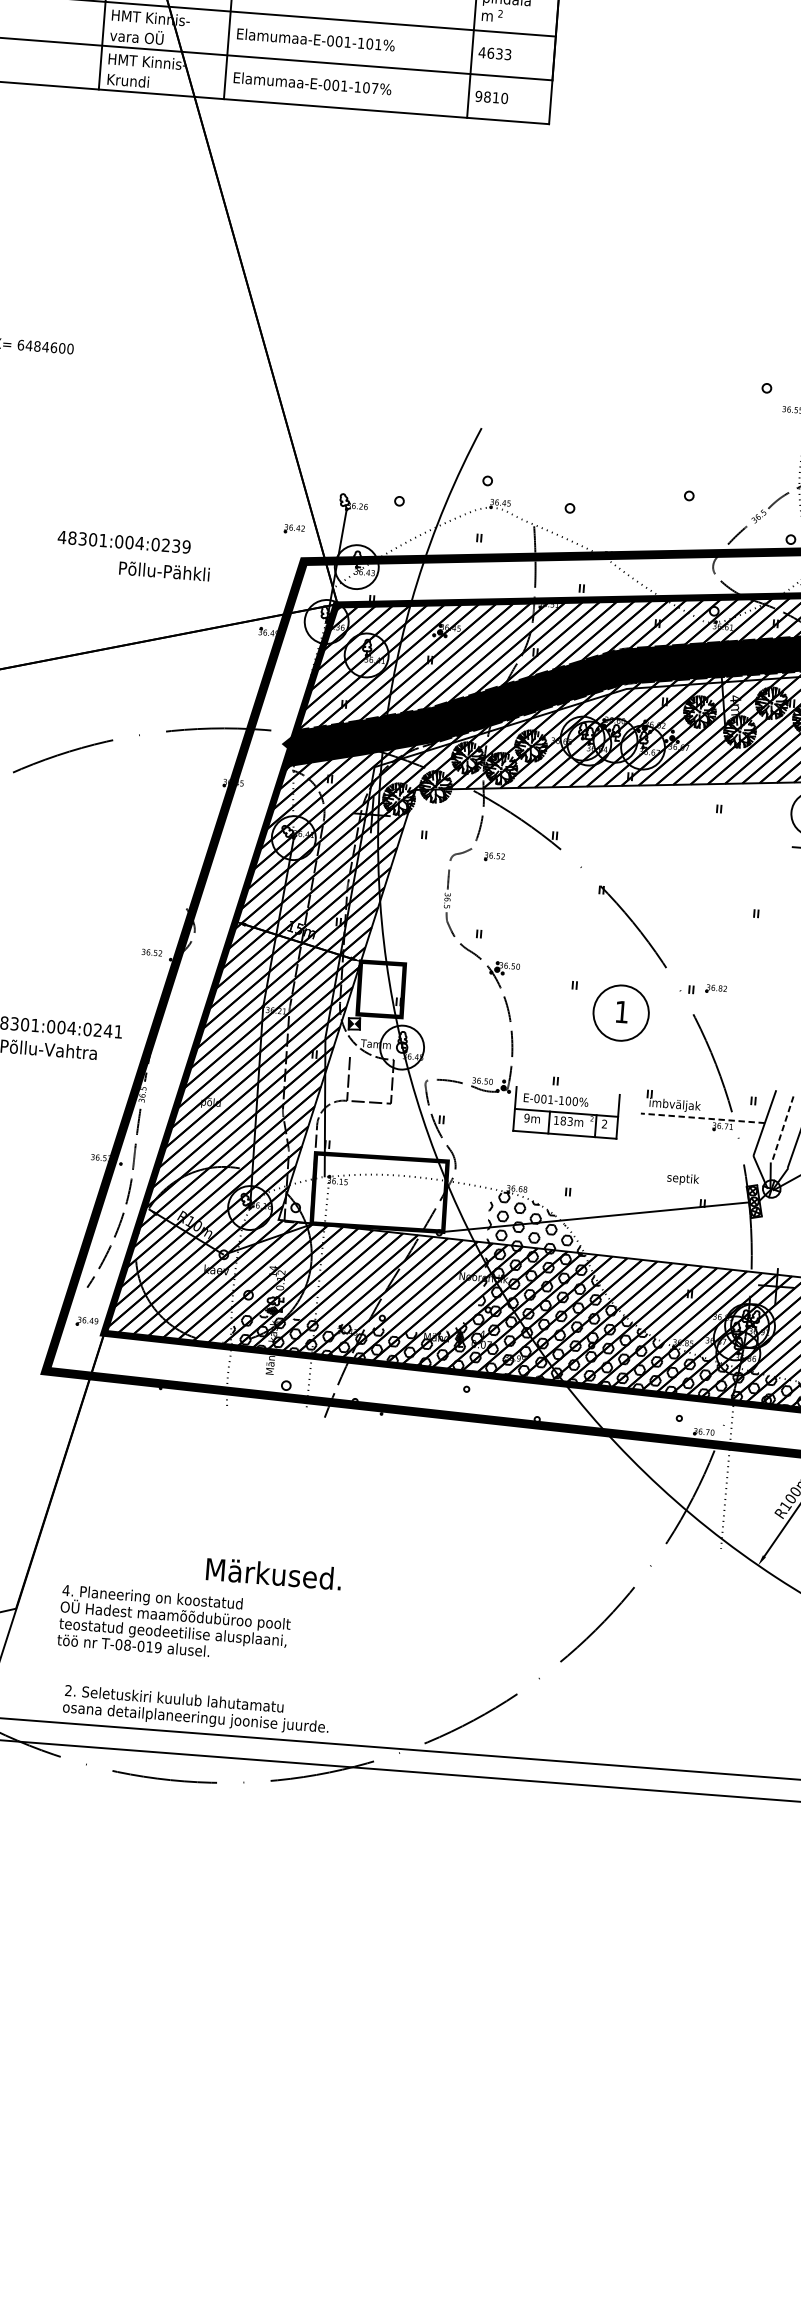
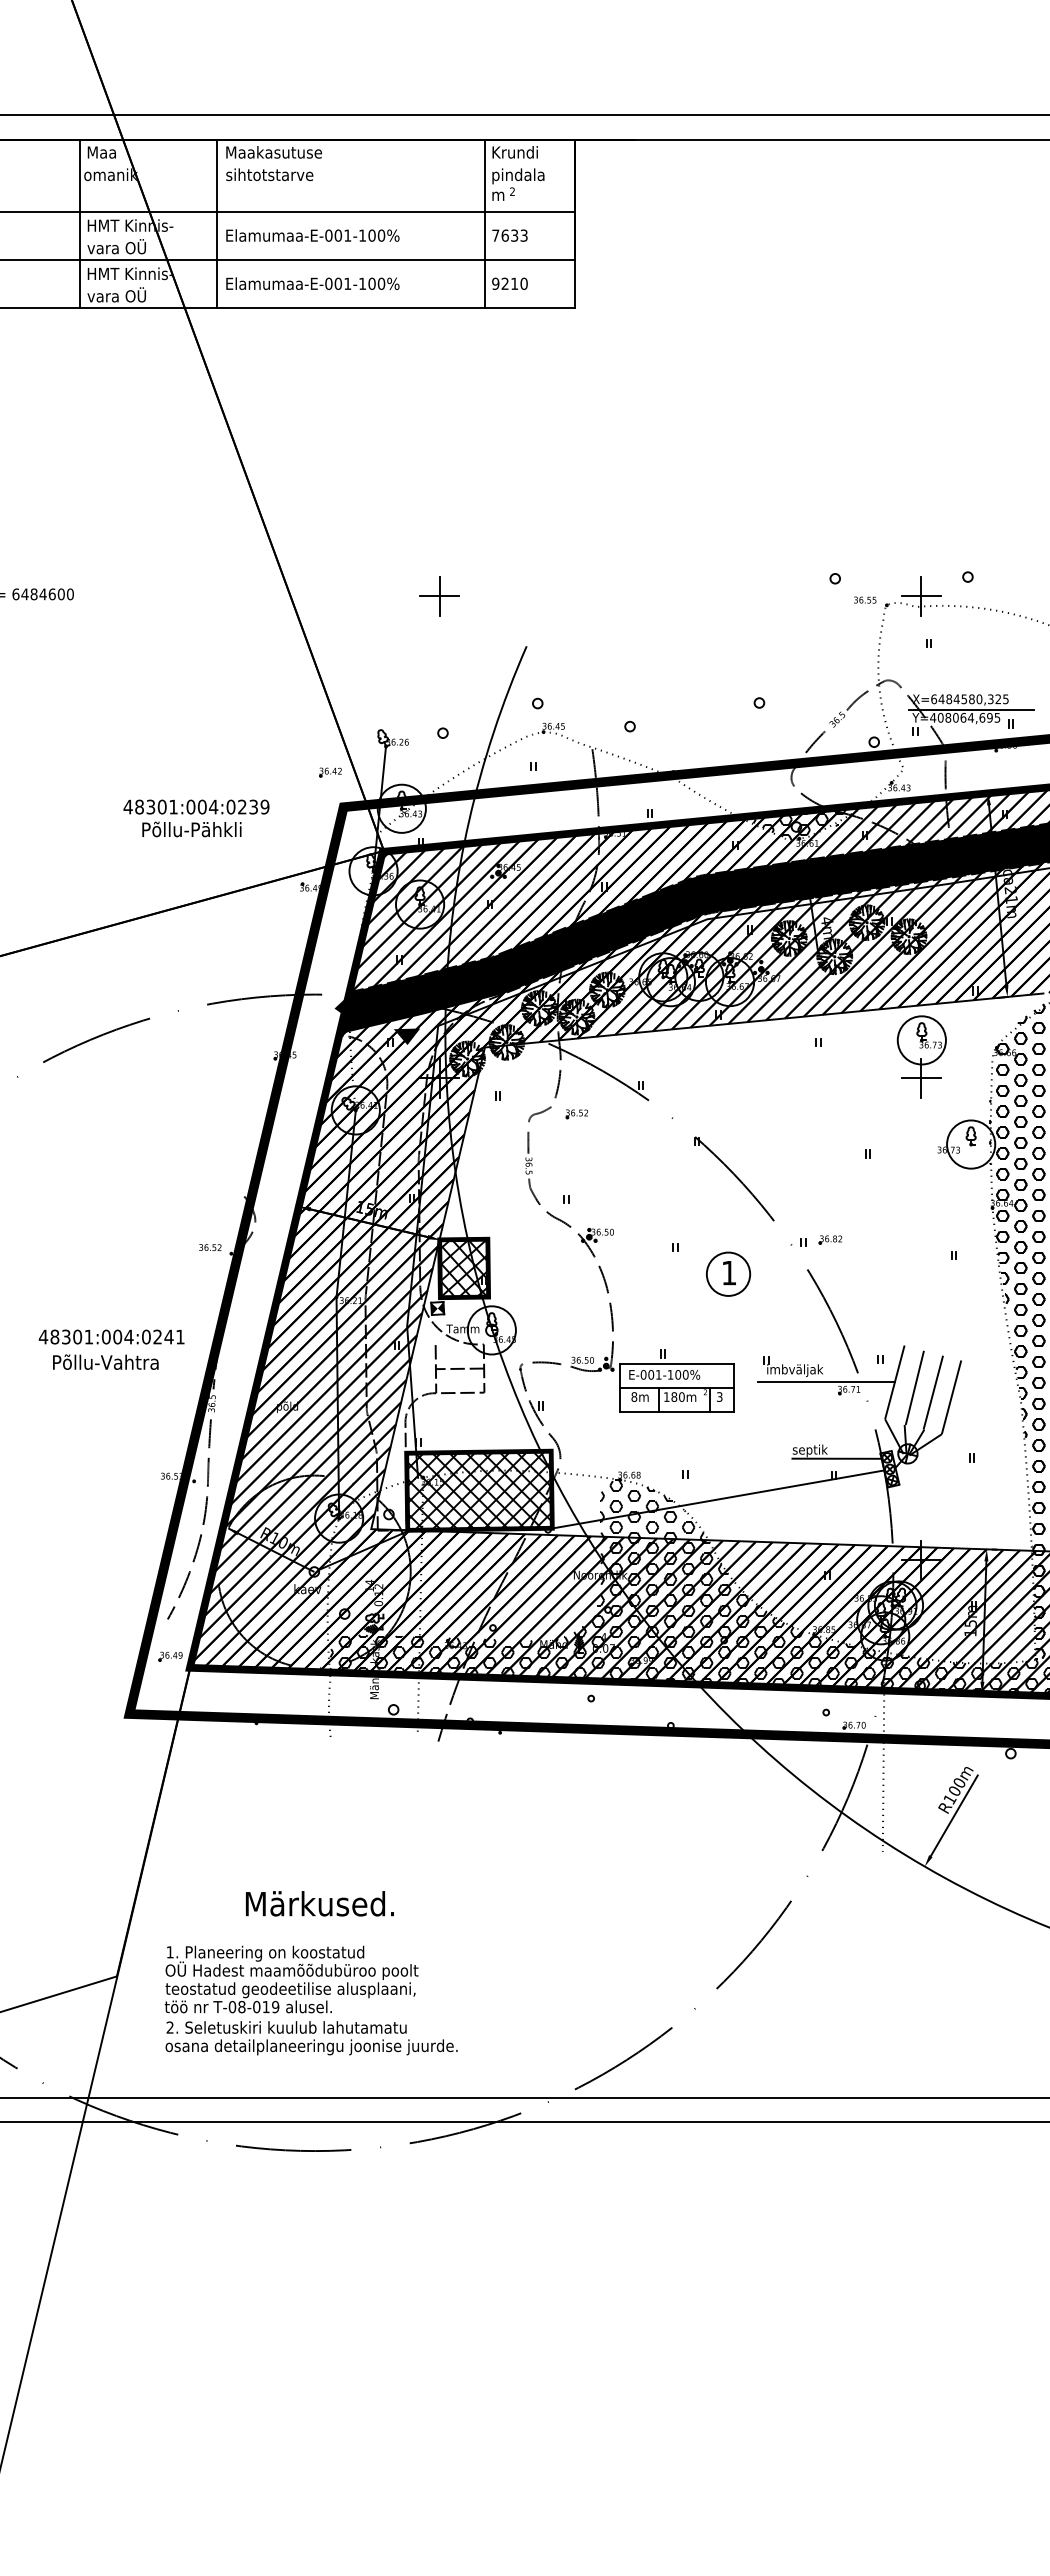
text: (378, 44) -> (381, 235), Elamumaa-E-001-101% -> Elamumaa-E-001-100%
text: (482, 52) -> (495, 235), 4633 -> 7633
text: (133, 79) -> (116, 294), Krundi -> vara OÜ
text: (375, 88) -> (381, 283), Elamumaa-E-001-107% -> Elamumaa-E-001-100%
text: (486, 96) -> (504, 283), 9810 -> 9210
part: (405, 376) -> (439, 596), added
text: (124, 541) -> (196, 806), moved
hatch: (713, 607) -> (795, 822), added
fill: (345, 774) -> (406, 1036), added
hatch: (380, 989) -> (463, 1268), added
circle: (621, 1012) -> (728, 1273), size x0.71
line: (370, 1079) -> (459, 1368), added
line: (567, 1090) -> (676, 1363), added
text: (527, 1117) -> (634, 1396), 9m -> 8m
line: (702, 1118) -> (826, 1382), dashed -> solid
text: (569, 1120) -> (681, 1396), 183m -> 180m
text: (604, 1123) -> (719, 1396), 2 -> 3
line: (782, 1130) -> (914, 1388), dashed -> solid
line: (706, 1188) -> (836, 1458), added
hatch: (379, 1192) -> (479, 1490), added
text: (273, 1573) -> (319, 1903), moved
text: (66, 1590) -> (170, 1952), 4. -> 1.
text: (196, 1710) -> (311, 2038), moved

